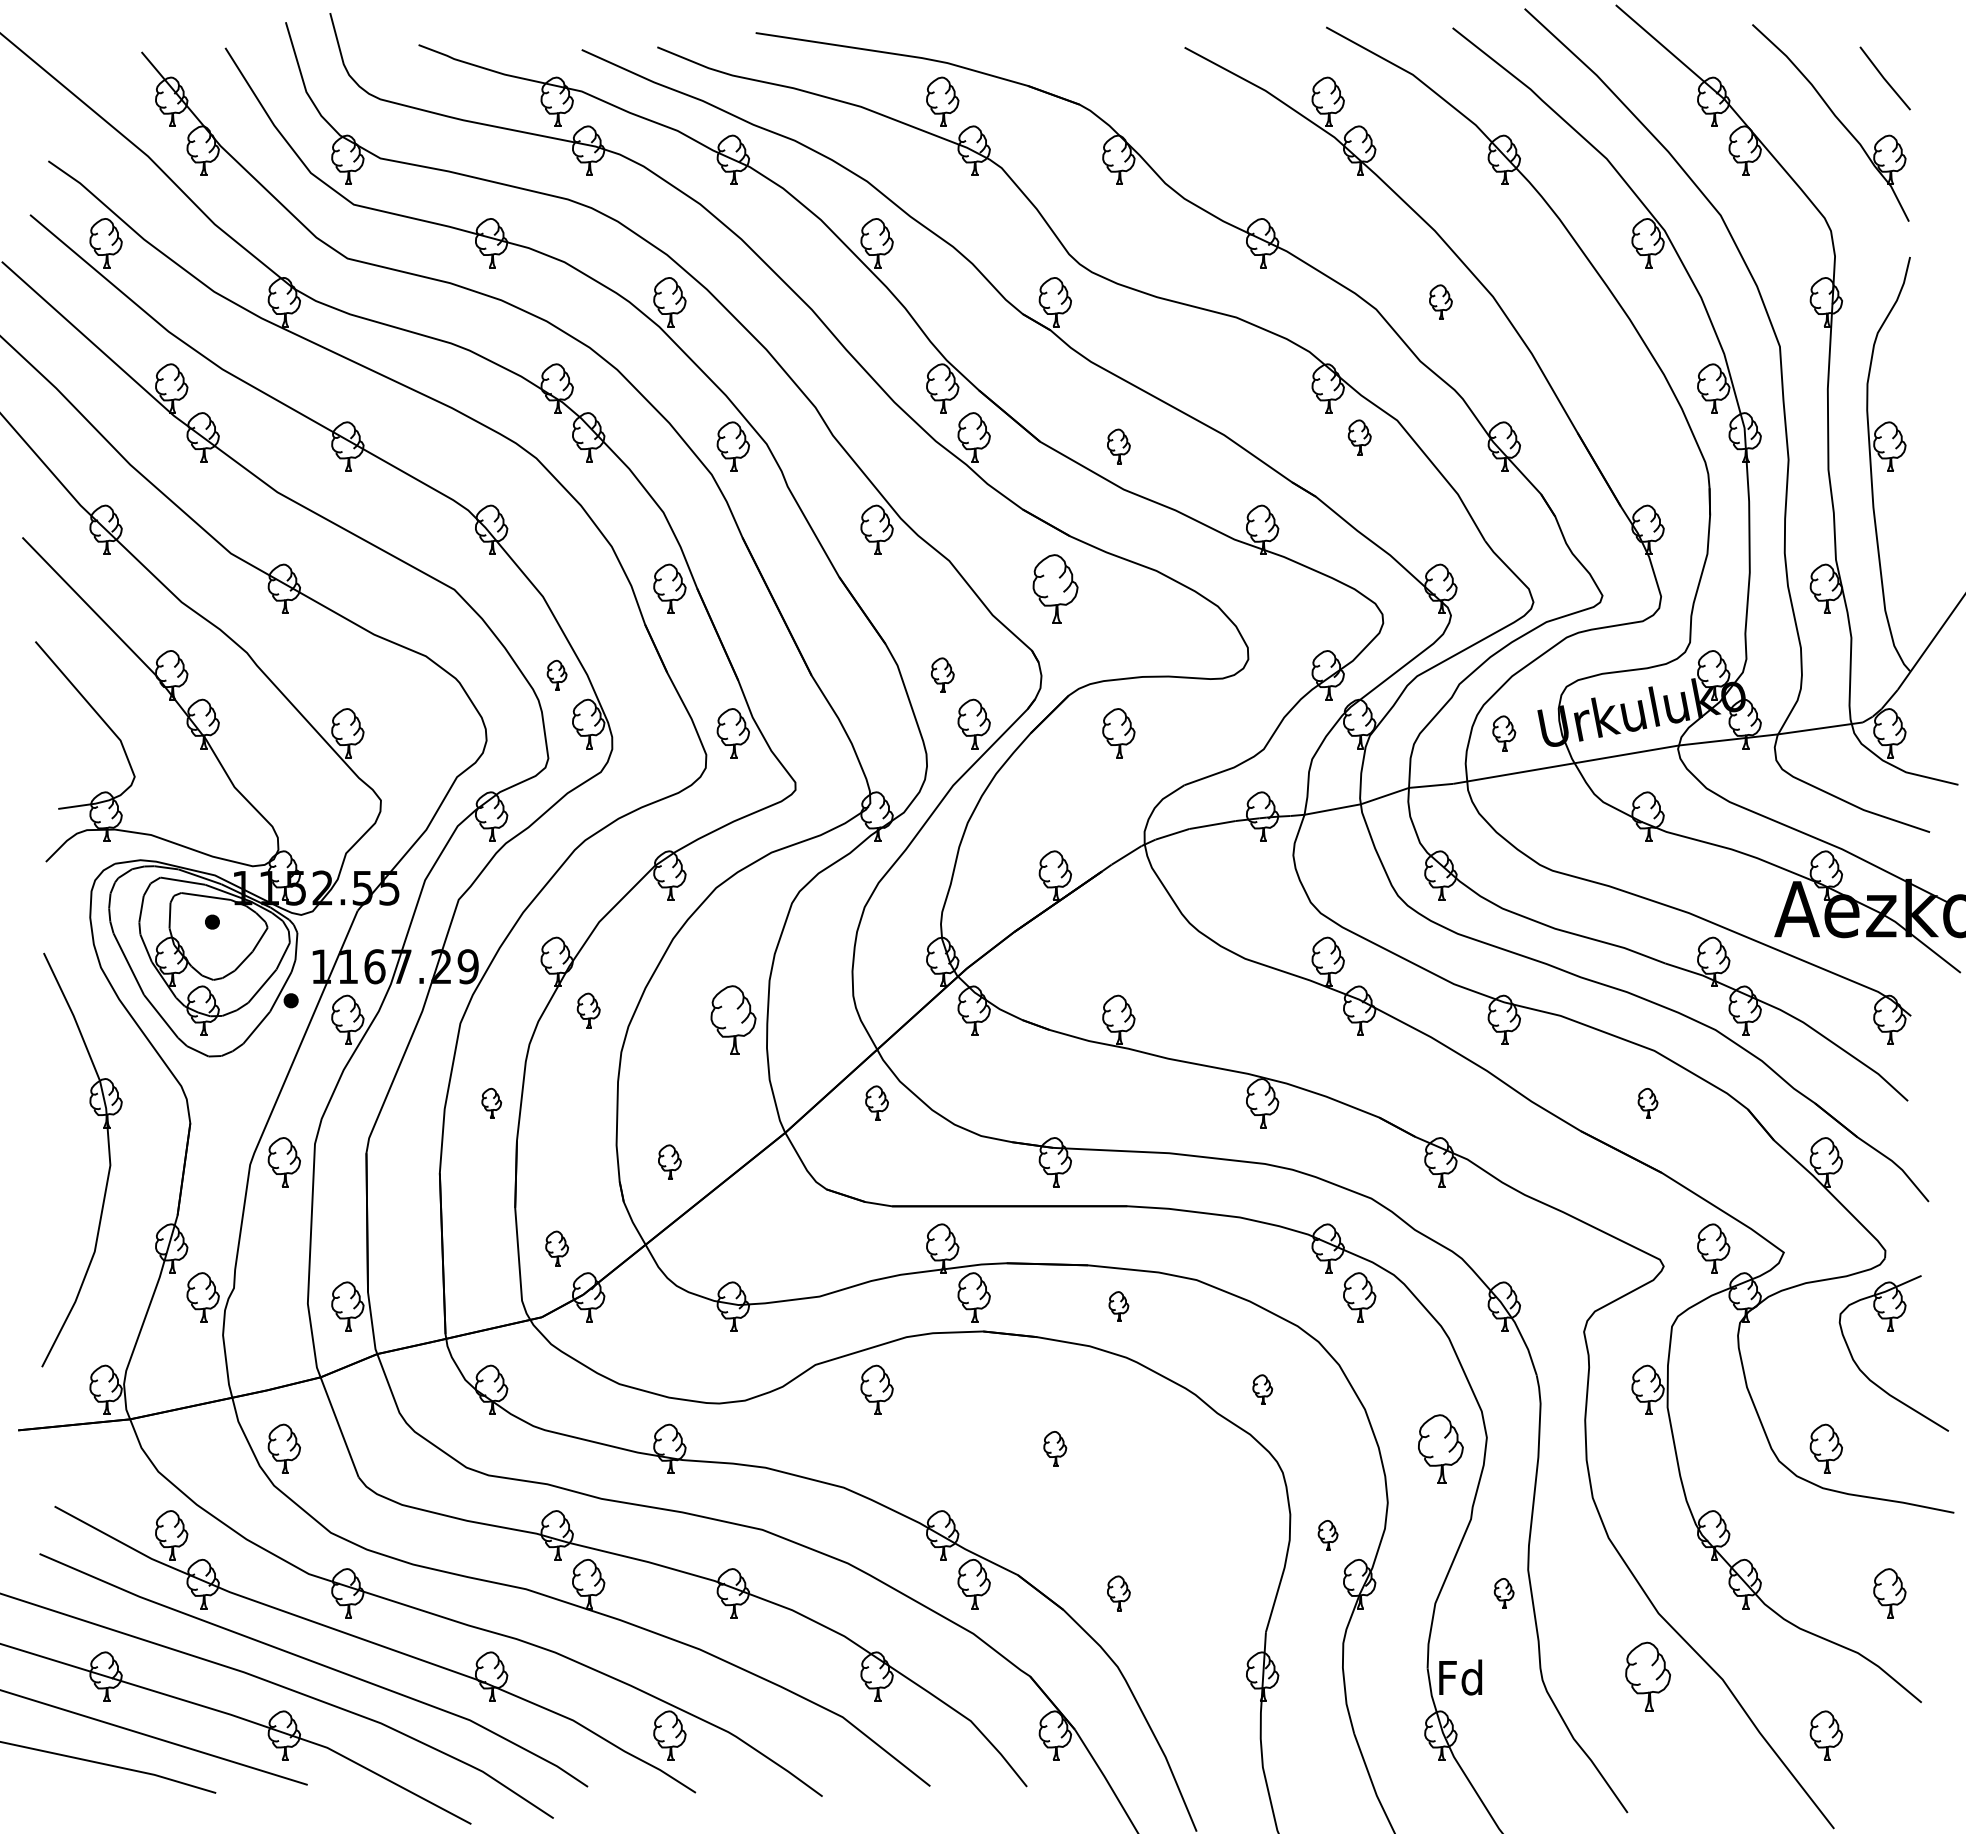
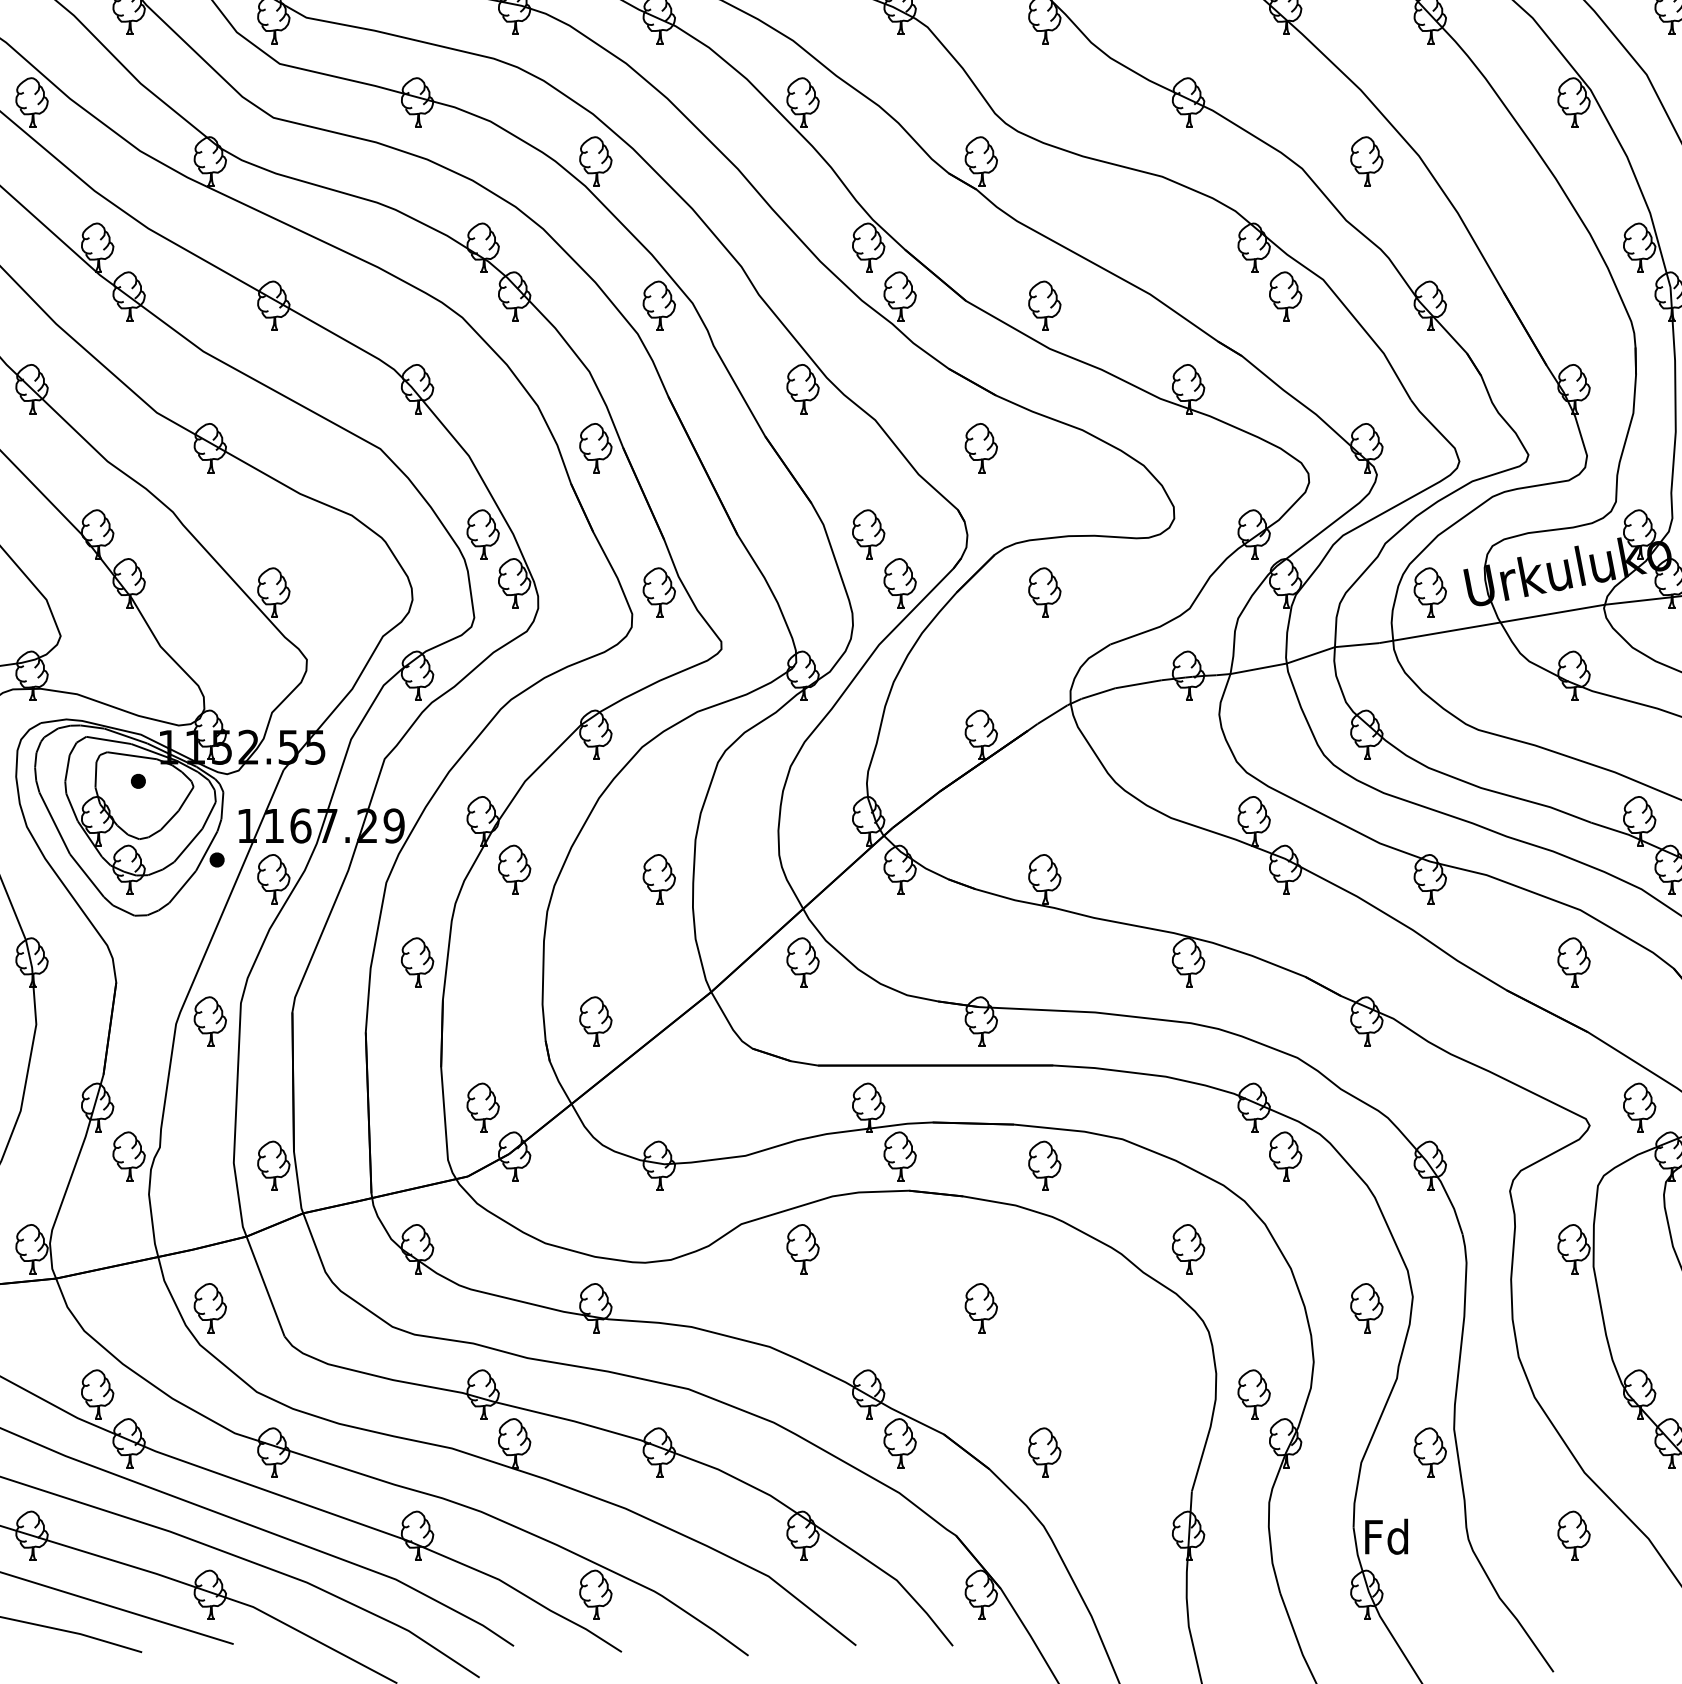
part: (1440, 302) -> (1366, 161), size x1.43
part: (1359, 437) -> (1285, 296), size x1.43
part: (1118, 446) -> (1044, 305), size x1.43
part: (1054, 588) -> (980, 447), size x0.71
part: (556, 675) -> (482, 534), size x1.67
part: (942, 675) -> (868, 534), size x1.43
part: (1503, 733) -> (1429, 592), size x1.43
part: (588, 1010) -> (514, 869), size x1.43
part: (732, 1019) -> (658, 878), size x0.71
part: (491, 1103) -> (417, 962), size x1.67
part: (876, 1103) -> (802, 962), size x1.43
part: (1647, 1103) -> (1573, 962), size x1.67
part: (669, 1162) -> (595, 1021), size x1.43
part: (556, 1248) -> (482, 1107), size x1.43
part: (1118, 1306) -> (1044, 1165), size x1.67
part: (1262, 1389) -> (1188, 1248), size x1.67
part: (1054, 1448) -> (980, 1307), size x1.43
part: (1440, 1448) -> (1366, 1307), size x0.71
part: (1327, 1535) -> (1253, 1394), size x1.67
part: (1118, 1593) -> (1044, 1452), size x1.43
part: (1503, 1593) -> (1429, 1452), size x1.67
part: (1647, 1676) -> (1573, 1535), size x0.71

